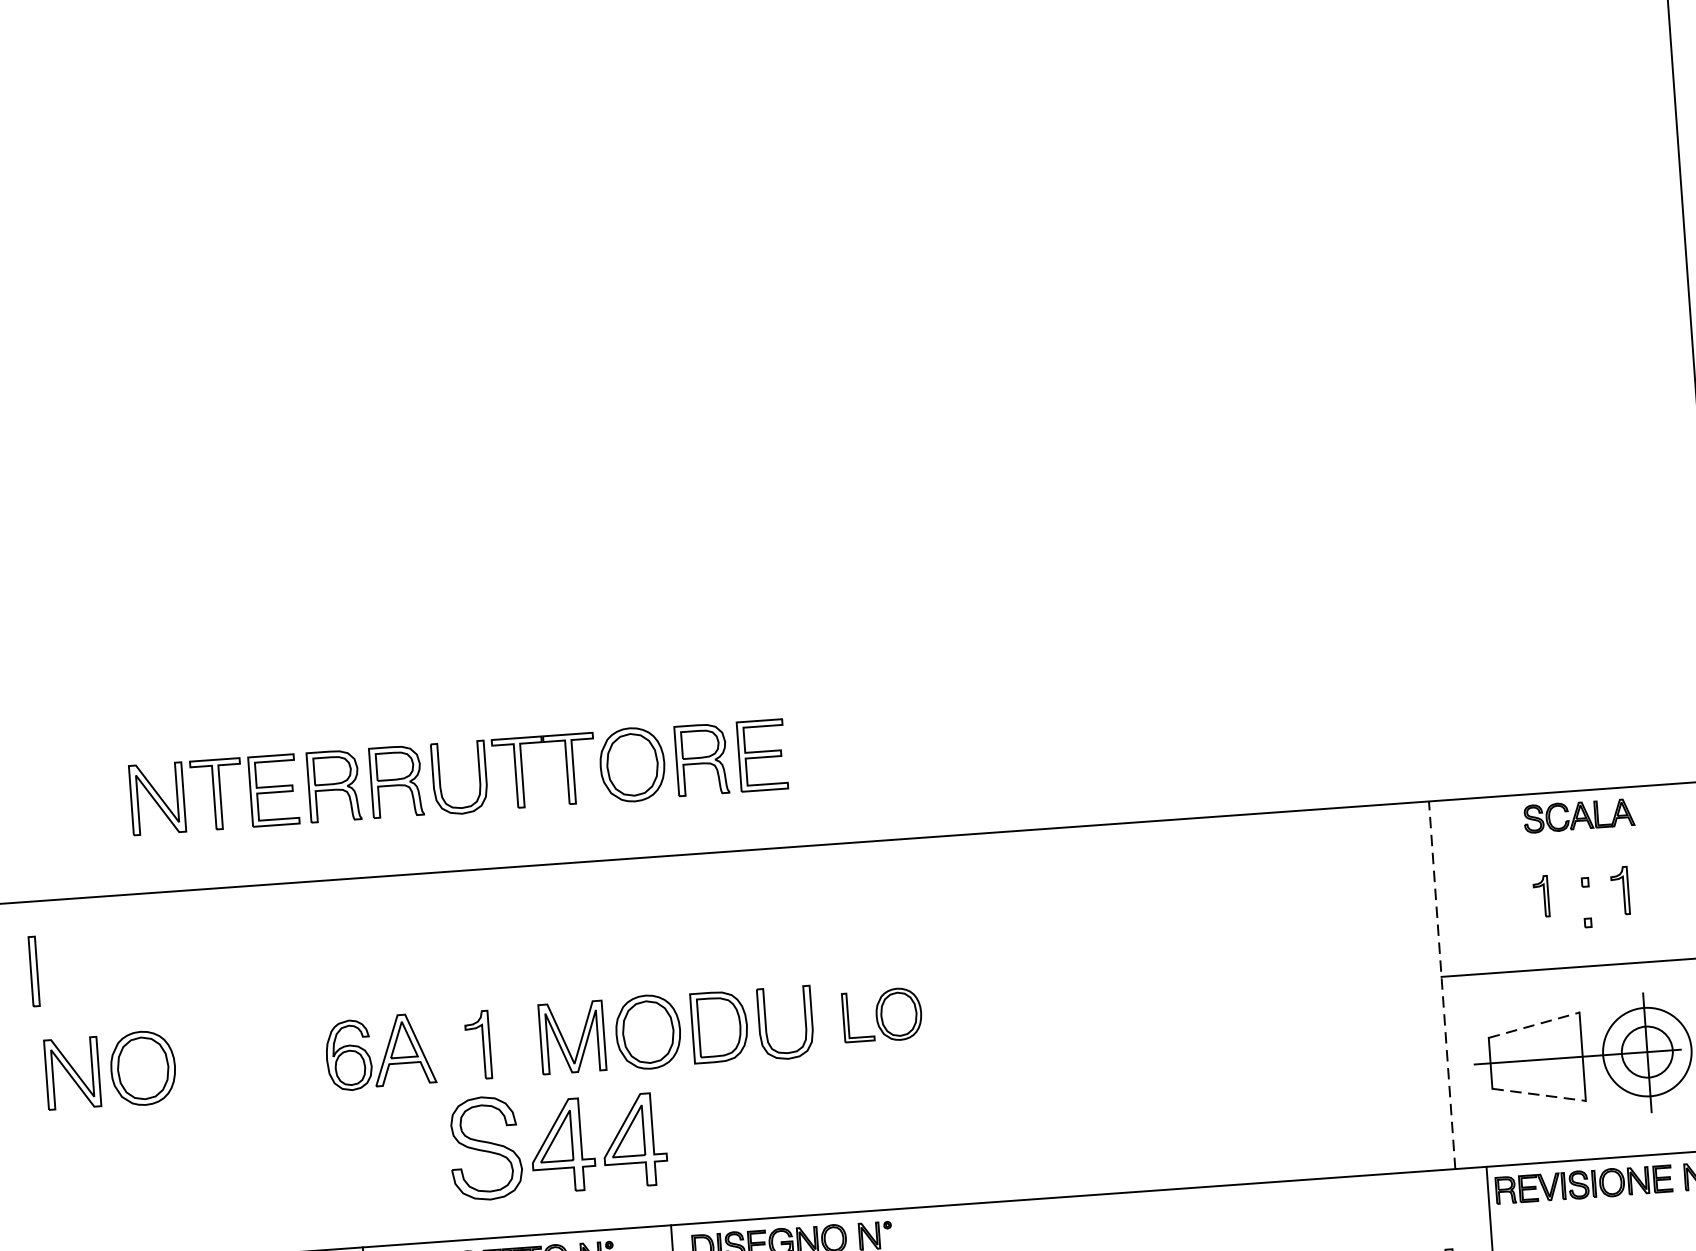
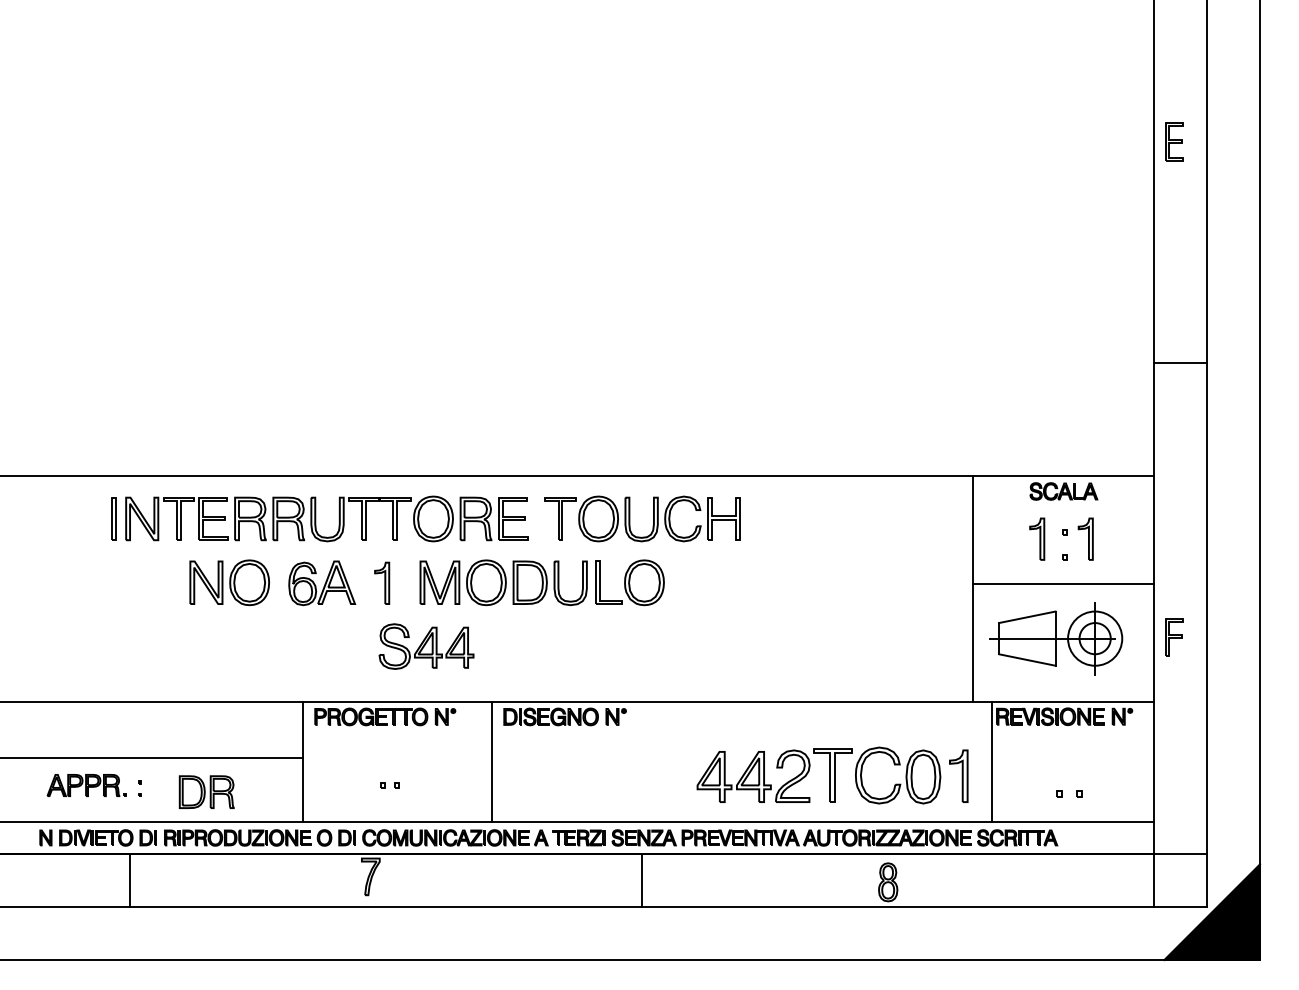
part: (441, 777) -> (316, 518), moved
part: (1619, 889) -> (1085, 538), size x1.43
part: (1541, 895) -> (1037, 538), size x1.67
part: (913, 907) -> (653, 518), added
line: (1441, 984) -> (972, 588), dashed -> solid
part: (881, 1014) -> (629, 582), size x1.43
line: (1534, 1025) -> (1027, 617), dashed -> solid
part: (110, 1070) -> (229, 582), moved
line: (1539, 1095) -> (1027, 660), dashed -> solid
part: (558, 1143) -> (426, 646), size x0.71

